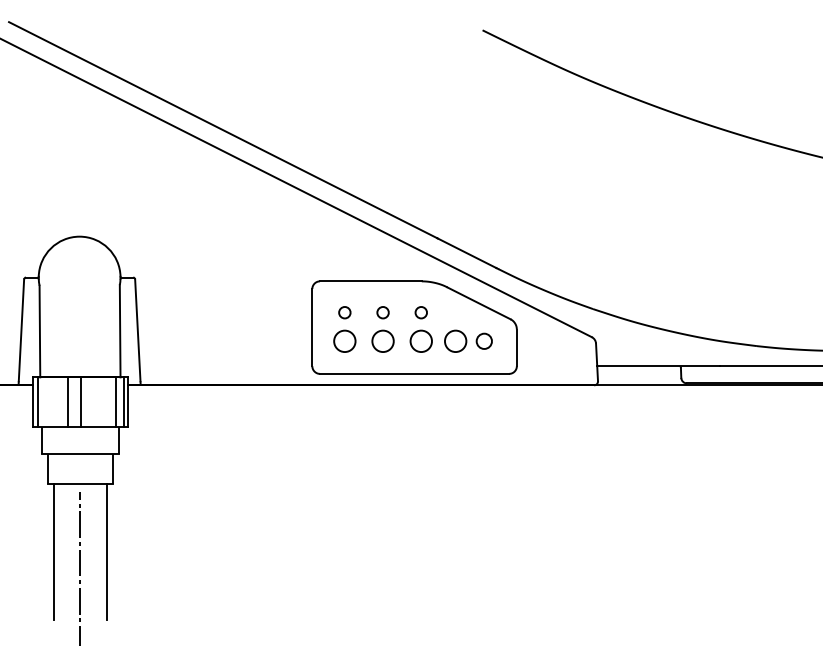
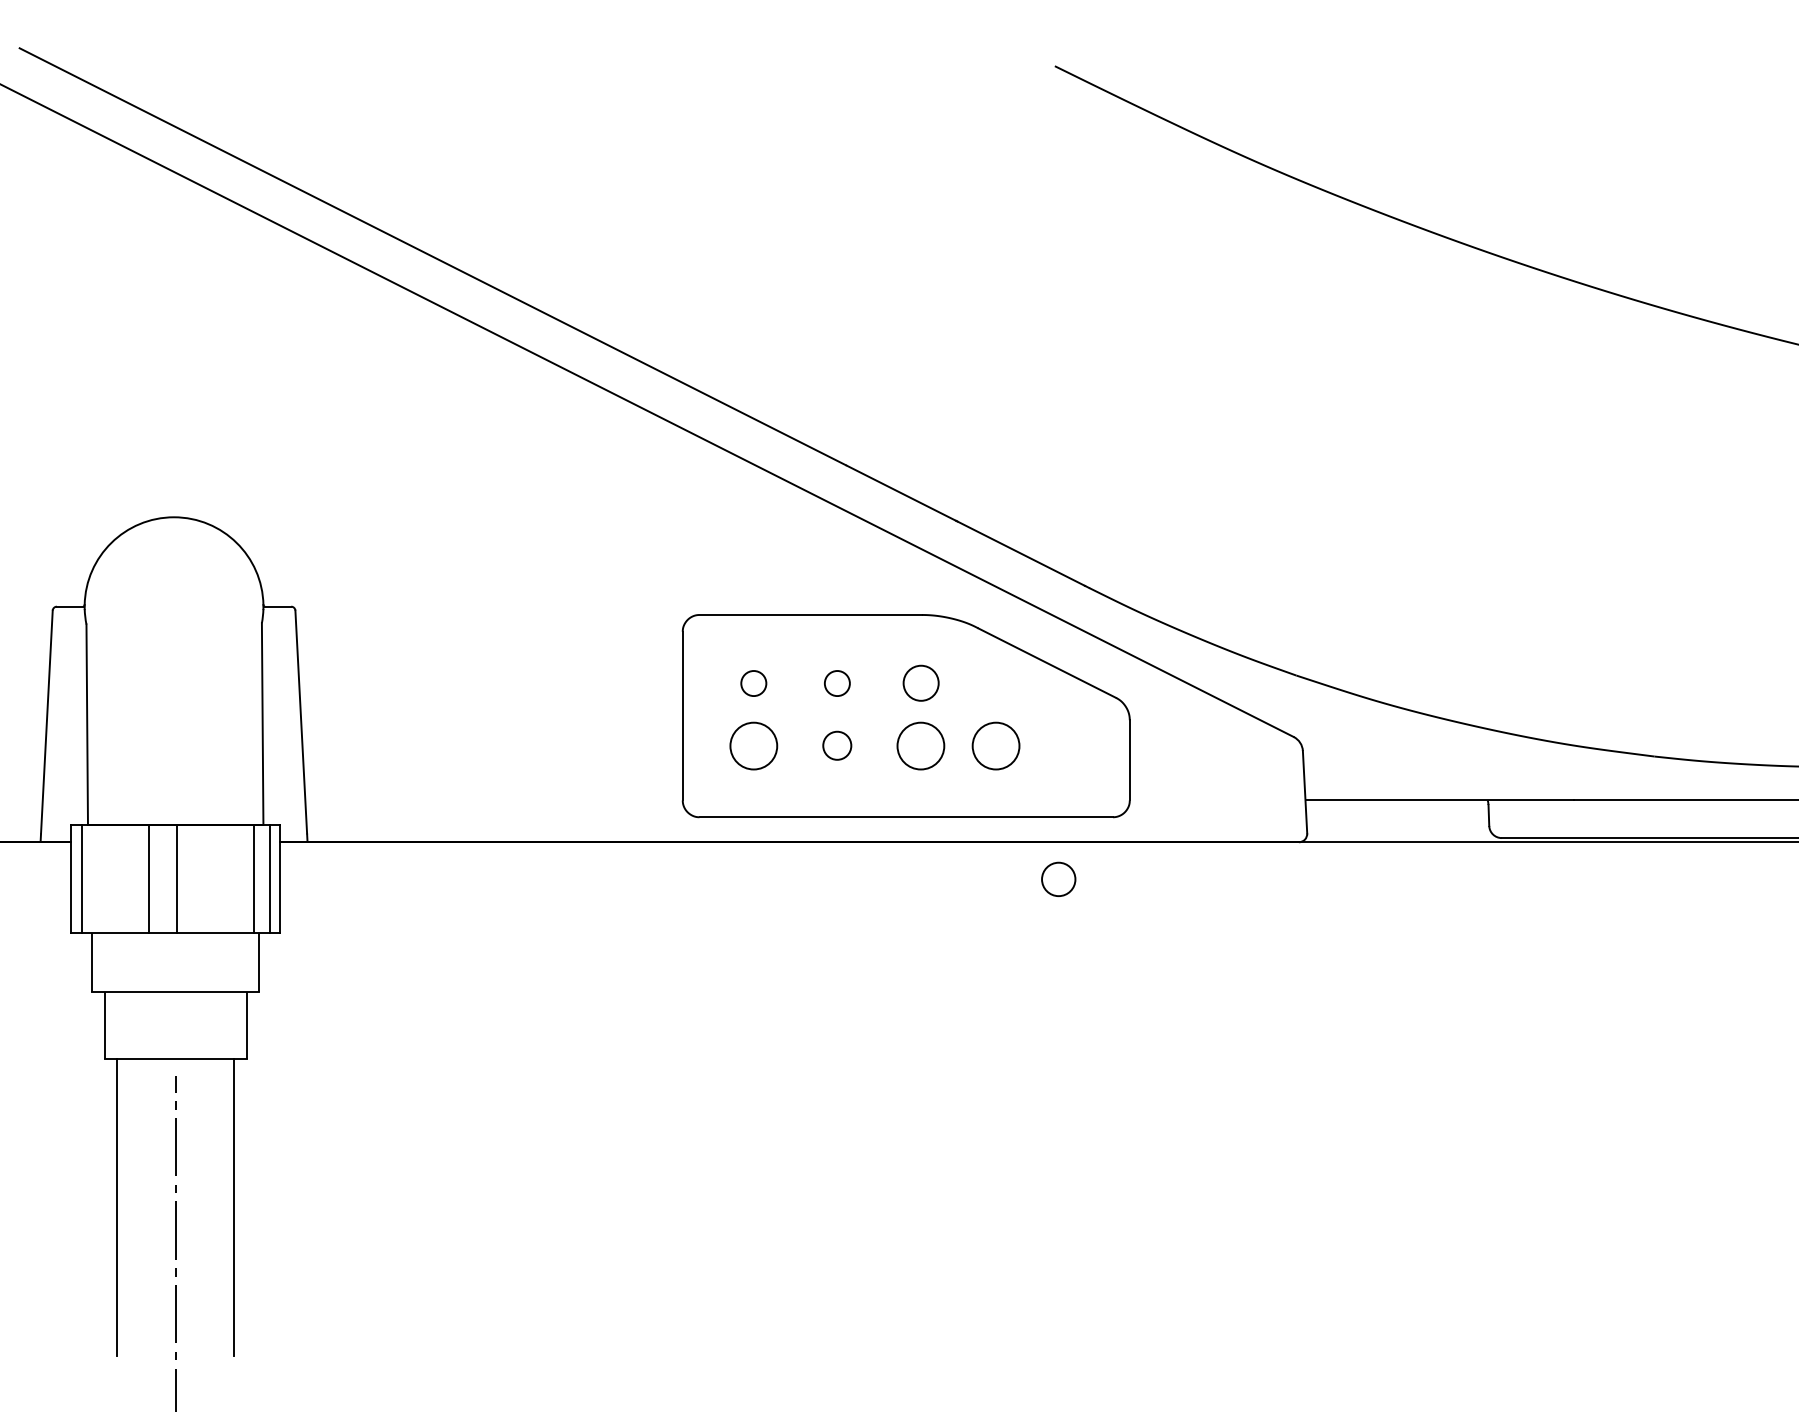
circle: (420, 312) -> (919, 683), size x1.4
circle: (382, 340) -> (836, 744), size x0.6
circle: (483, 340) -> (1056, 877), moved

